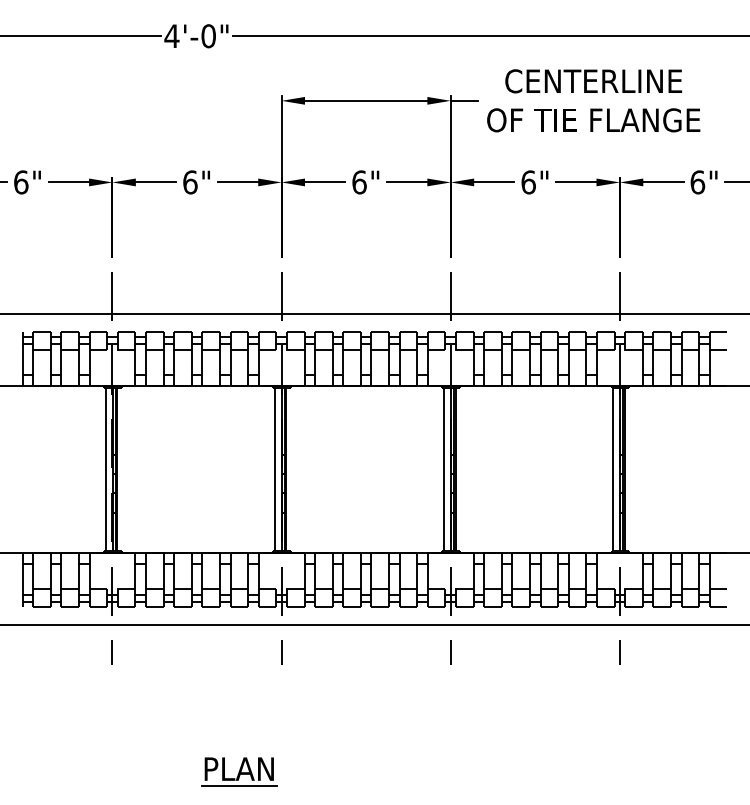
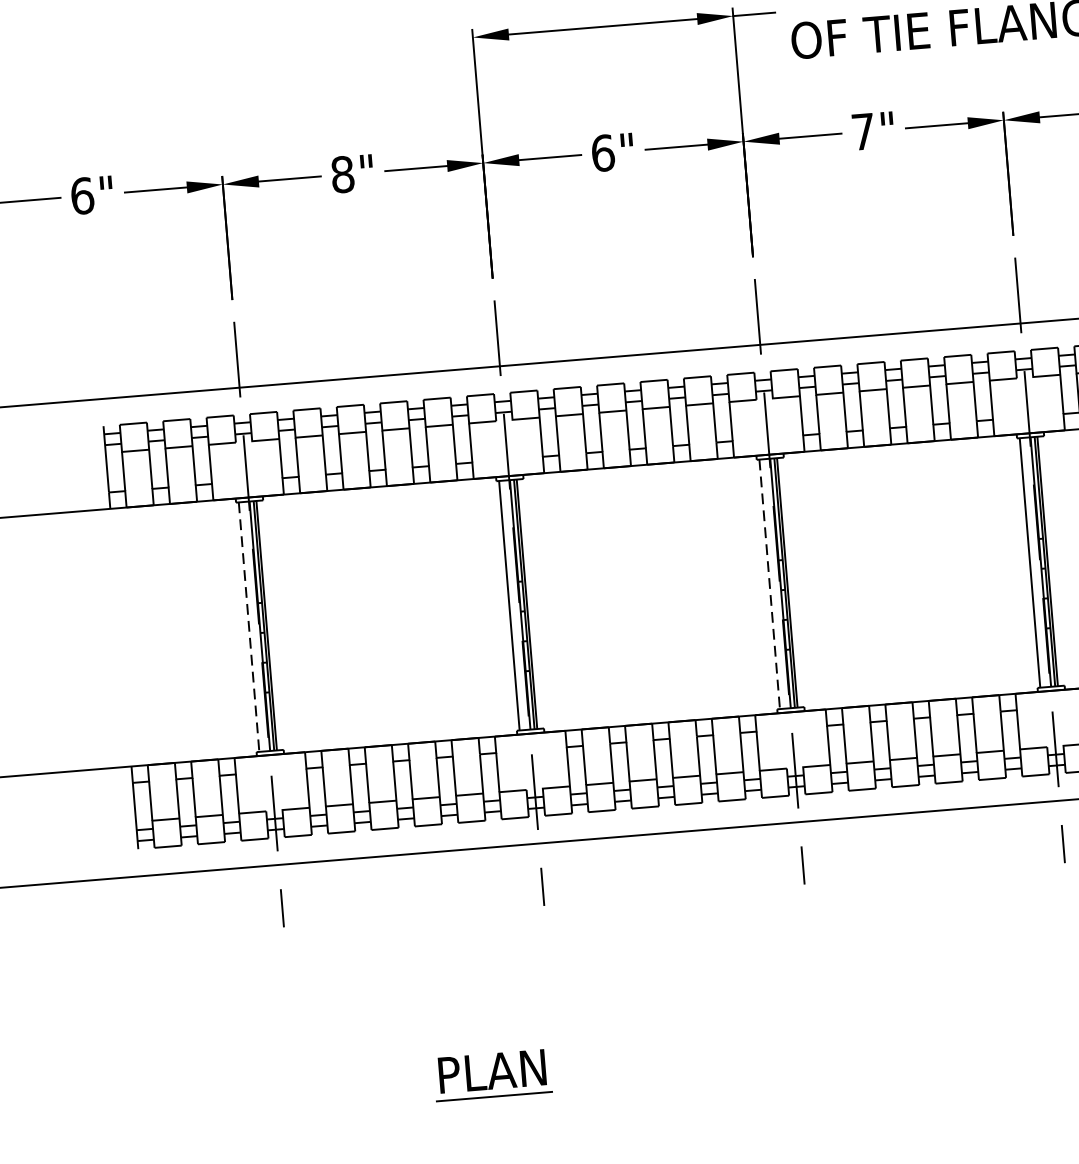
text: (190, 182) -> (342, 174), 6" -> 8"
text: (528, 182) -> (863, 131), 6" -> 7"
line: (105, 470) -> (248, 628), solid -> dashed
line: (444, 470) -> (770, 585), solid -> dashed

